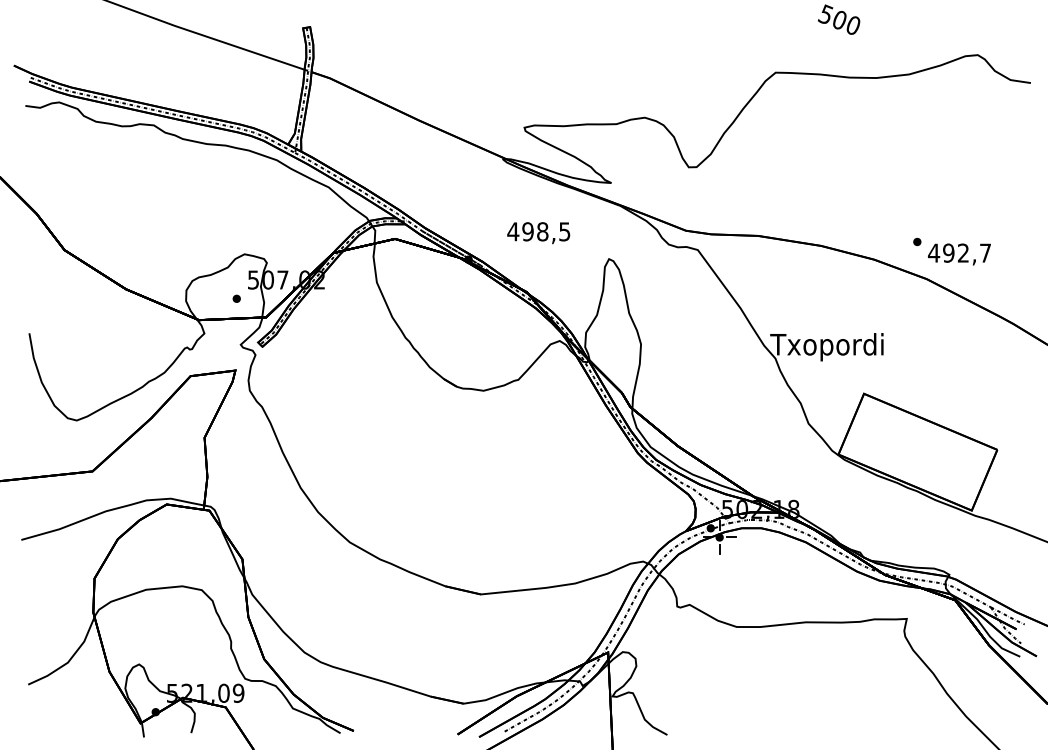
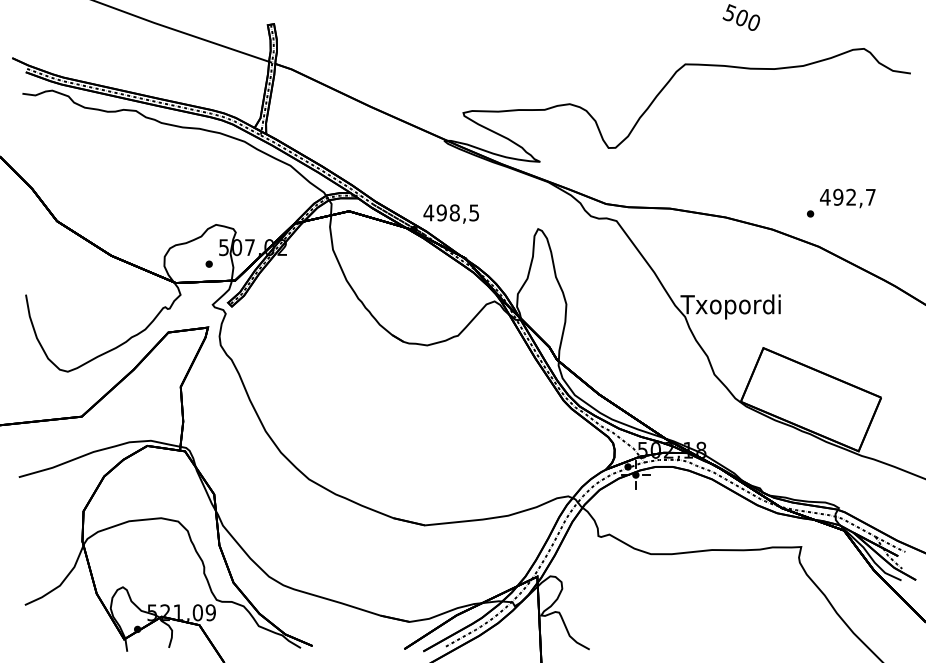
text: (538, 233) -> (451, 214), moved
text: (959, 254) -> (847, 198), moved

